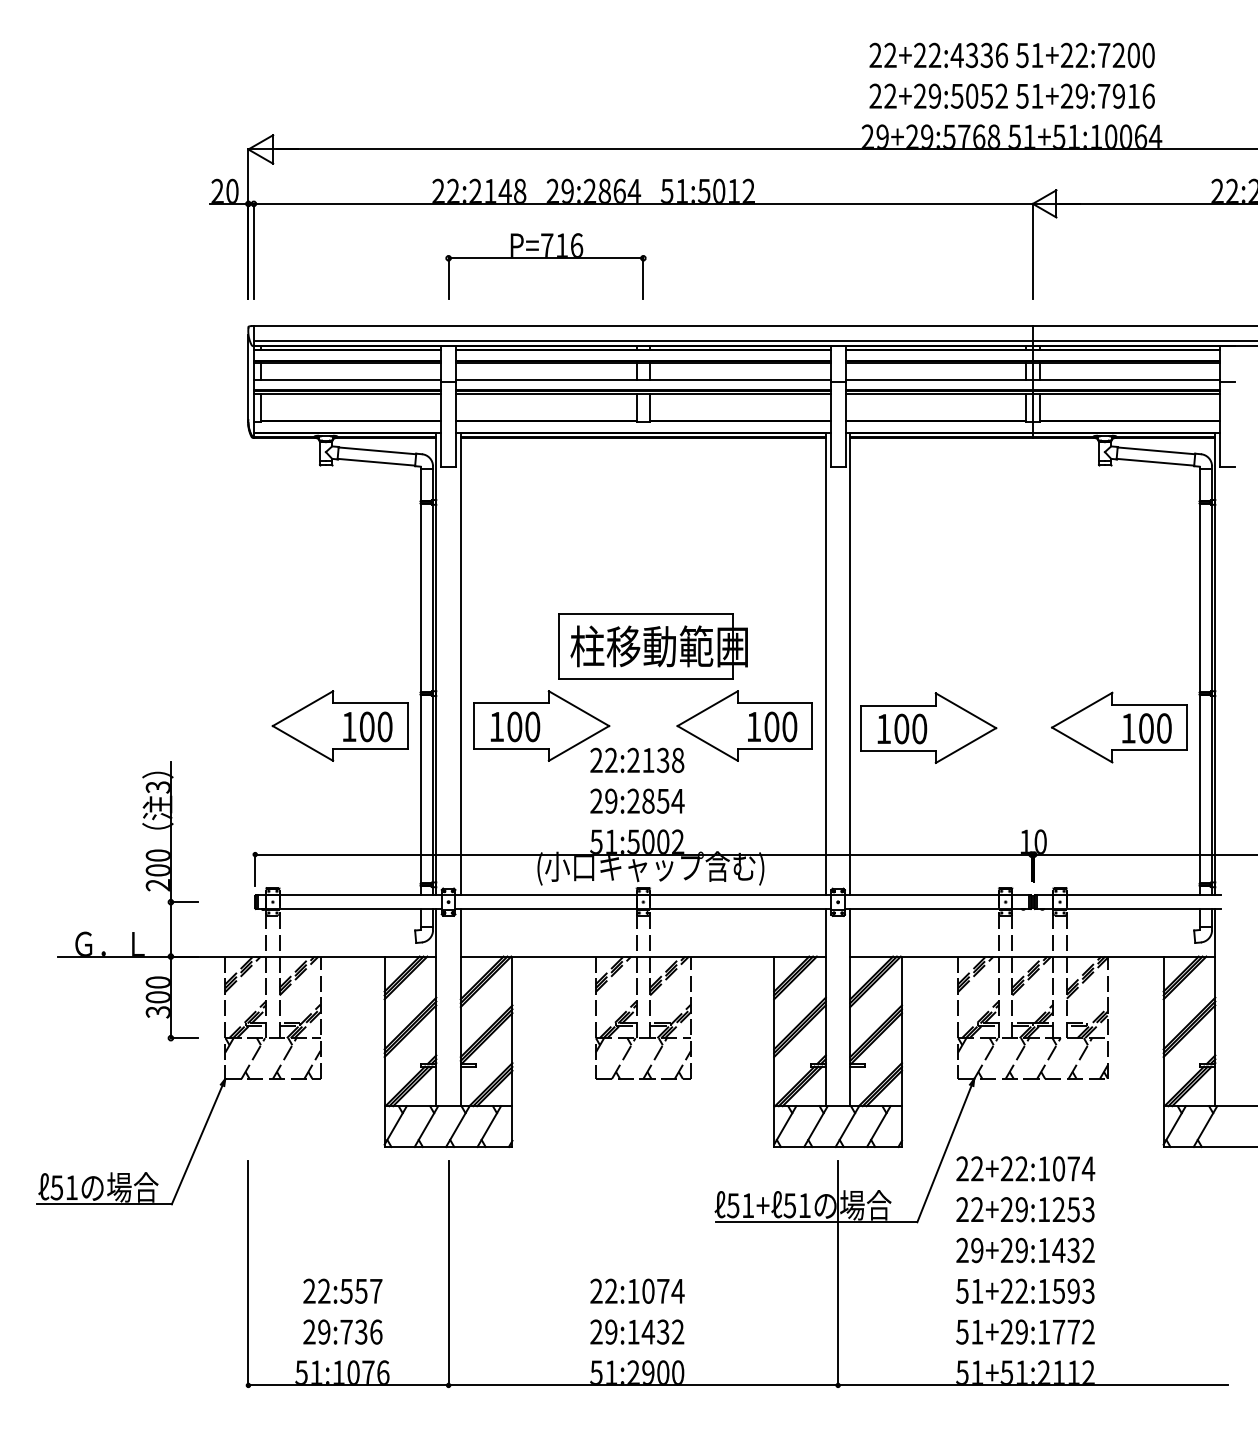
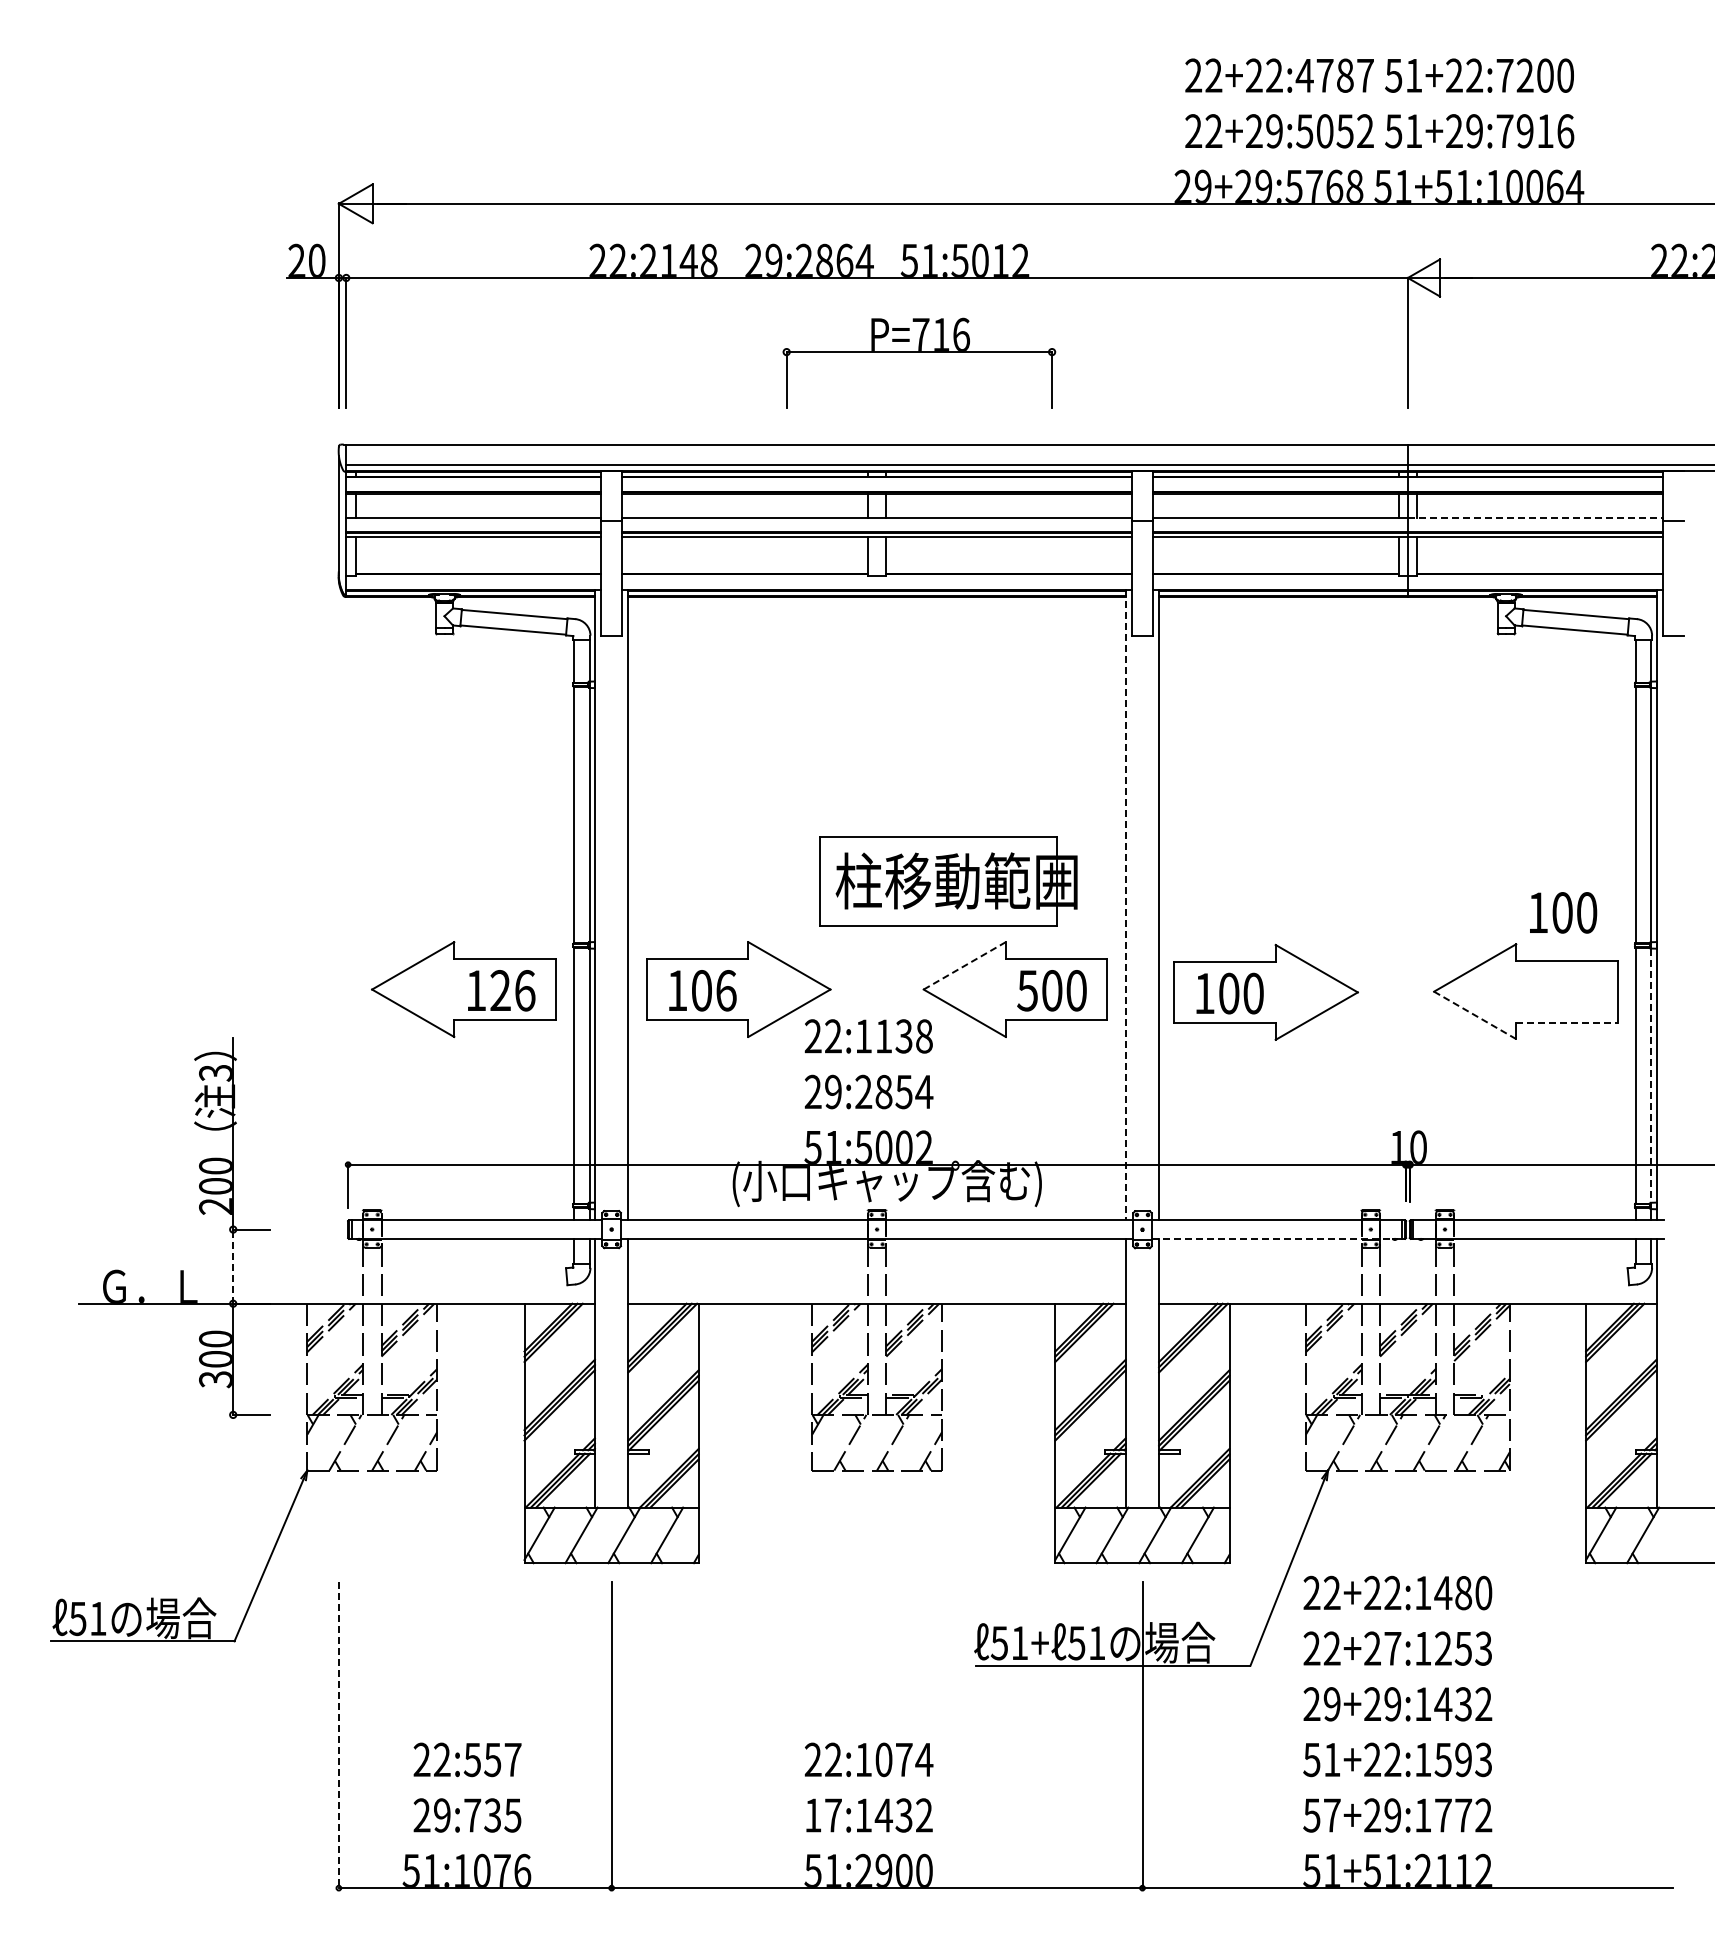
text: (987, 55) -> (1345, 75), 22+22:4336 -> 22+22:4787
part: (546, 258) -> (919, 352), moved
line: (1126, 380) -> (1535, 518), solid -> dashed
part: (653, 646) -> (948, 881), moved
line: (825, 664) -> (1125, 905), solid -> dashed
line: (708, 708) -> (965, 965), solid -> dashed
text: (375, 726) -> (512, 990), 100 -> 126
text: (532, 726) -> (726, 990), 100 -> 106
text: (753, 726) -> (1027, 990), 100 -> 500
text: (1147, 728) -> (1563, 912), moved
line: (1081, 745) -> (1474, 1015), solid -> dashed
line: (1149, 750) -> (1566, 1022), solid -> dashed
text: (633, 760) -> (863, 1036), 22:2138 -> 22:1138
line: (1211, 789) -> (1651, 1076), solid -> dashed
line: (937, 908) -> (1277, 1238), solid -> dashed
line: (171, 929) -> (233, 1266), solid -> dashed
text: (1073, 1168) -> (1463, 1592), 22+22:1074 -> 22+22:1480
text: (1021, 1209) -> (1392, 1648), 22+29:1253 -> 22+27:1253
line: (248, 1273) -> (338, 1735), solid -> dashed
text: (375, 1332) -> (512, 1815), 29:736 -> 29:735
text: (603, 1332) -> (822, 1815), 29:1432 -> 17:1432
text: (977, 1332) -> (1332, 1815), 51+29:1772 -> 57+29:1772

